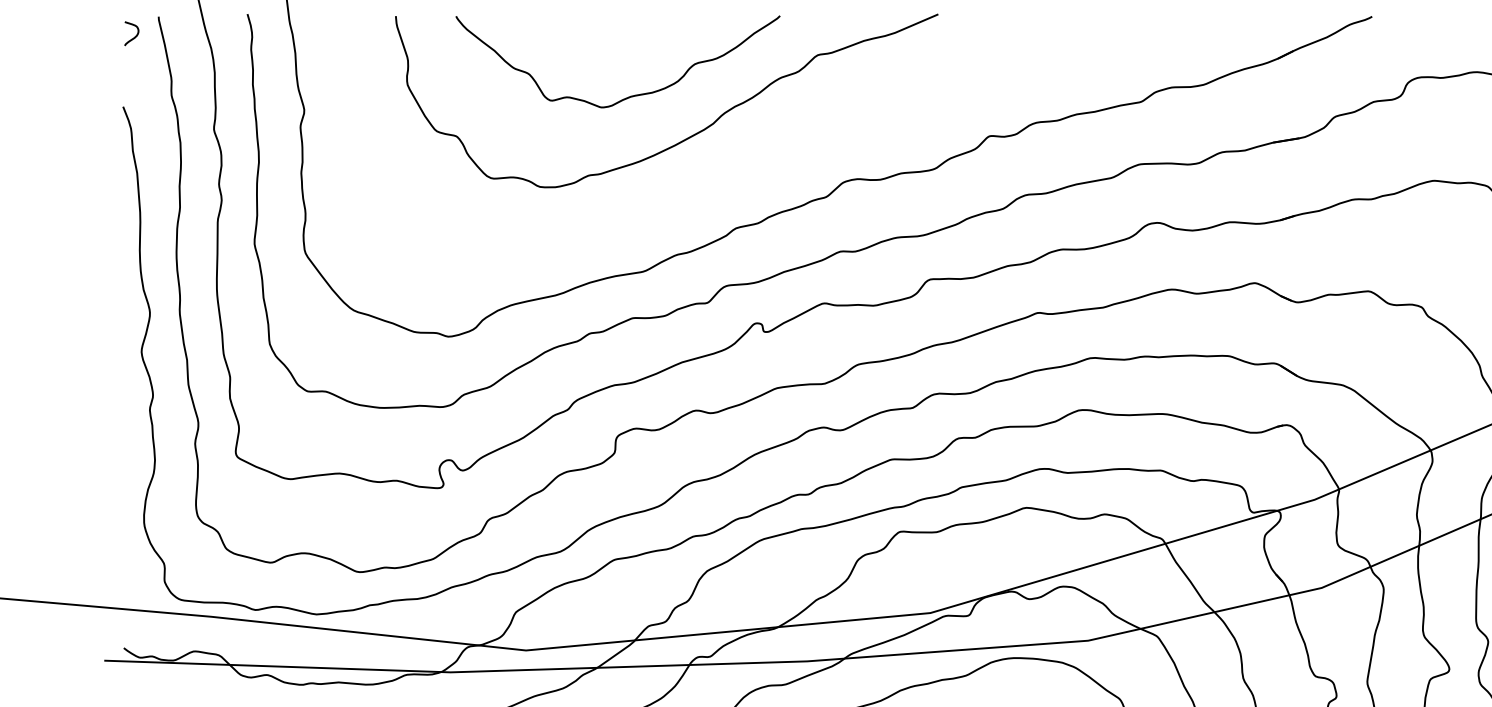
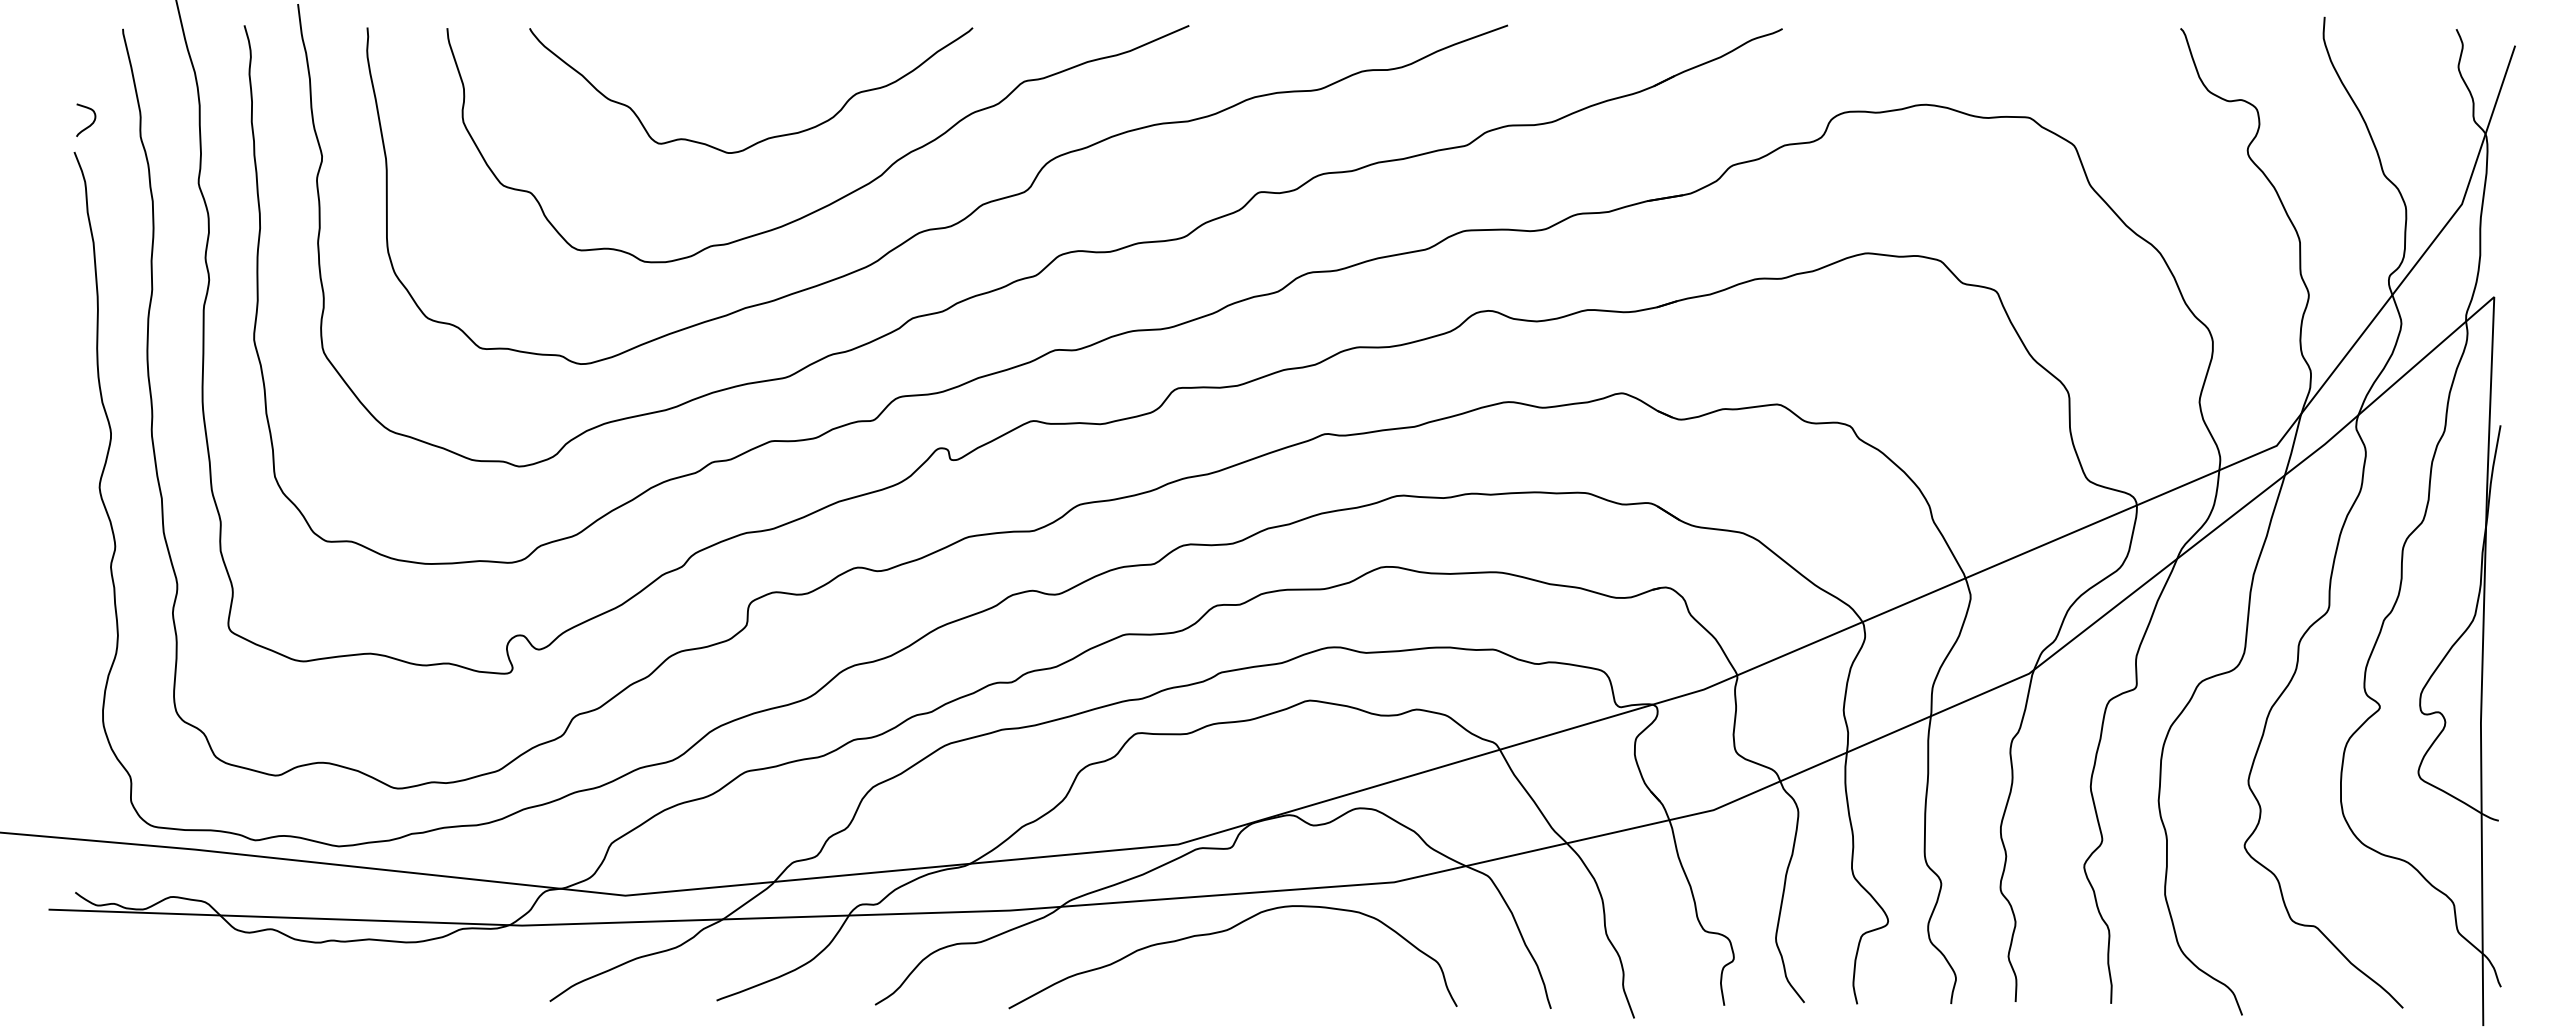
curve: (133, 37) -> (88, 125), moved
curve: (760, 161) -> (945, 226), added

